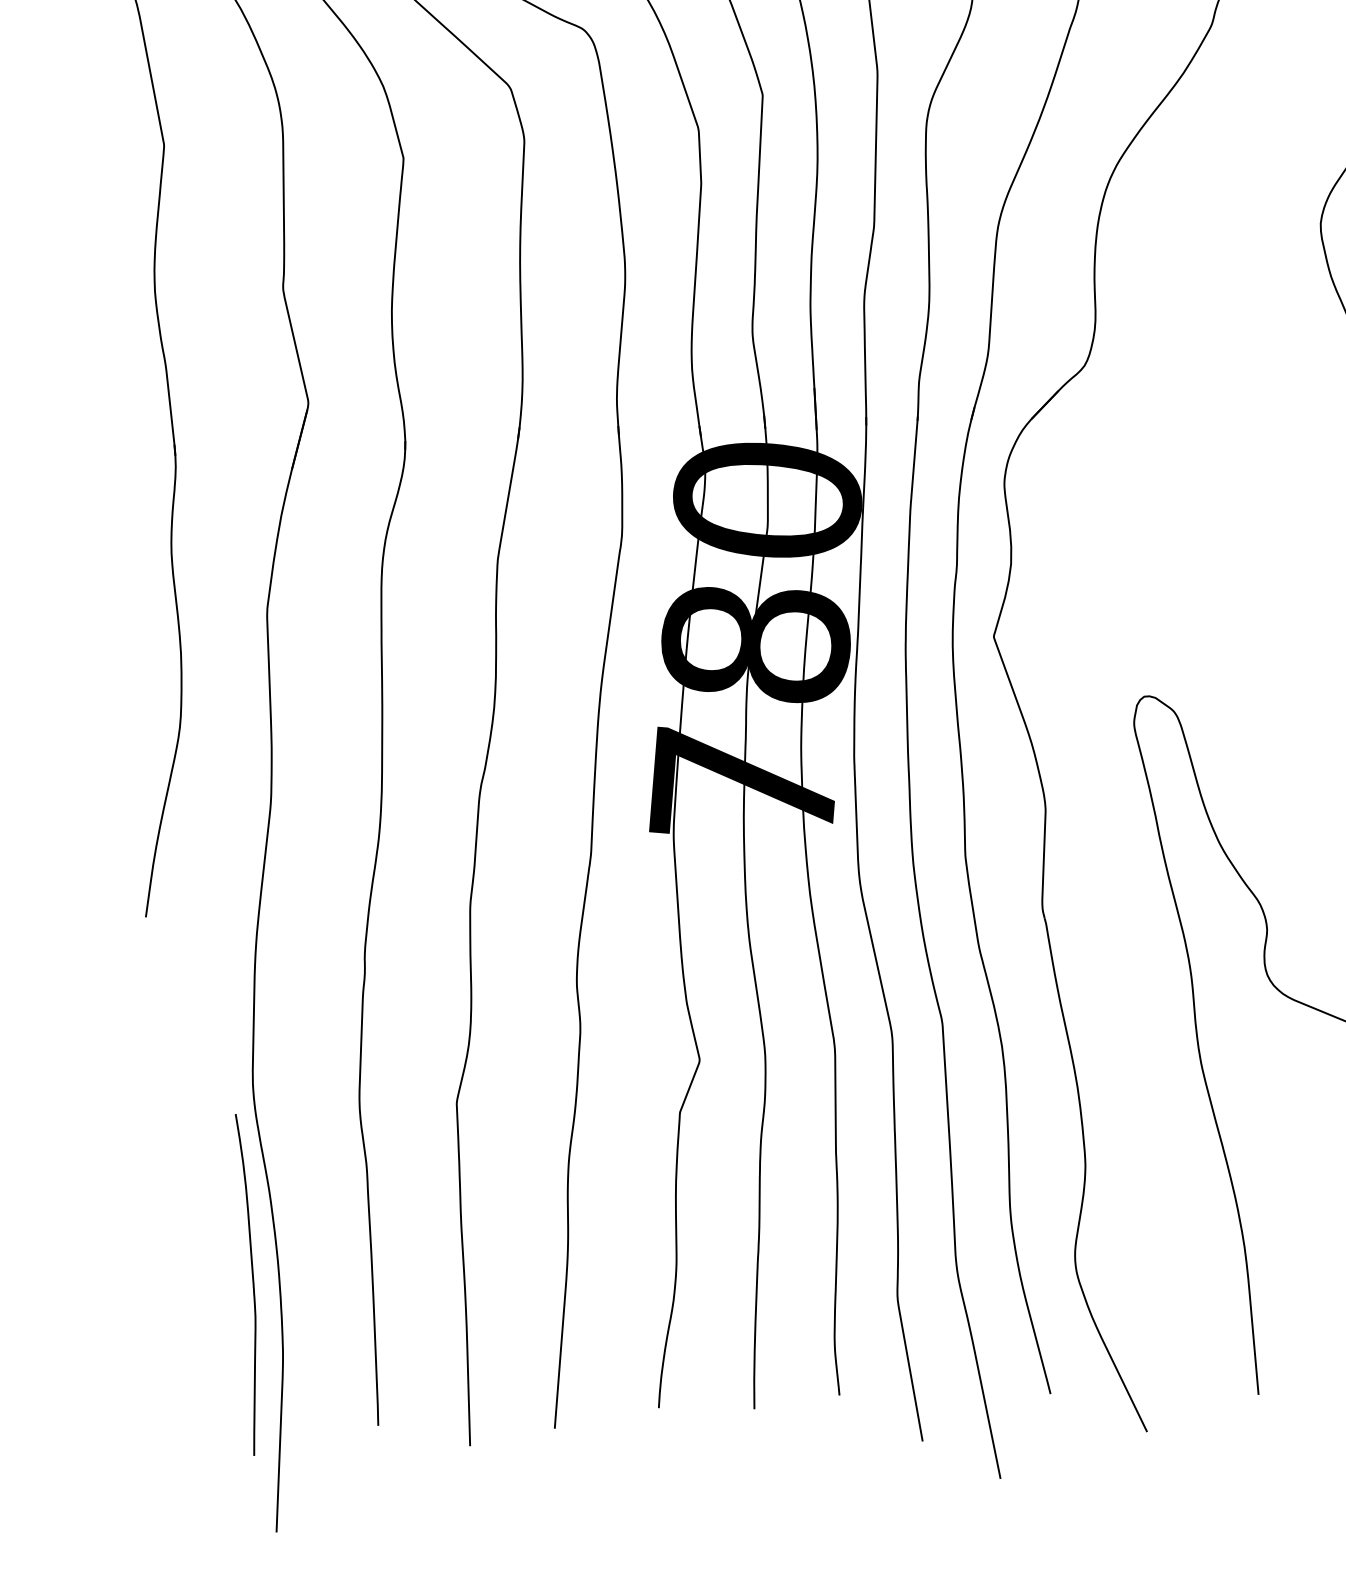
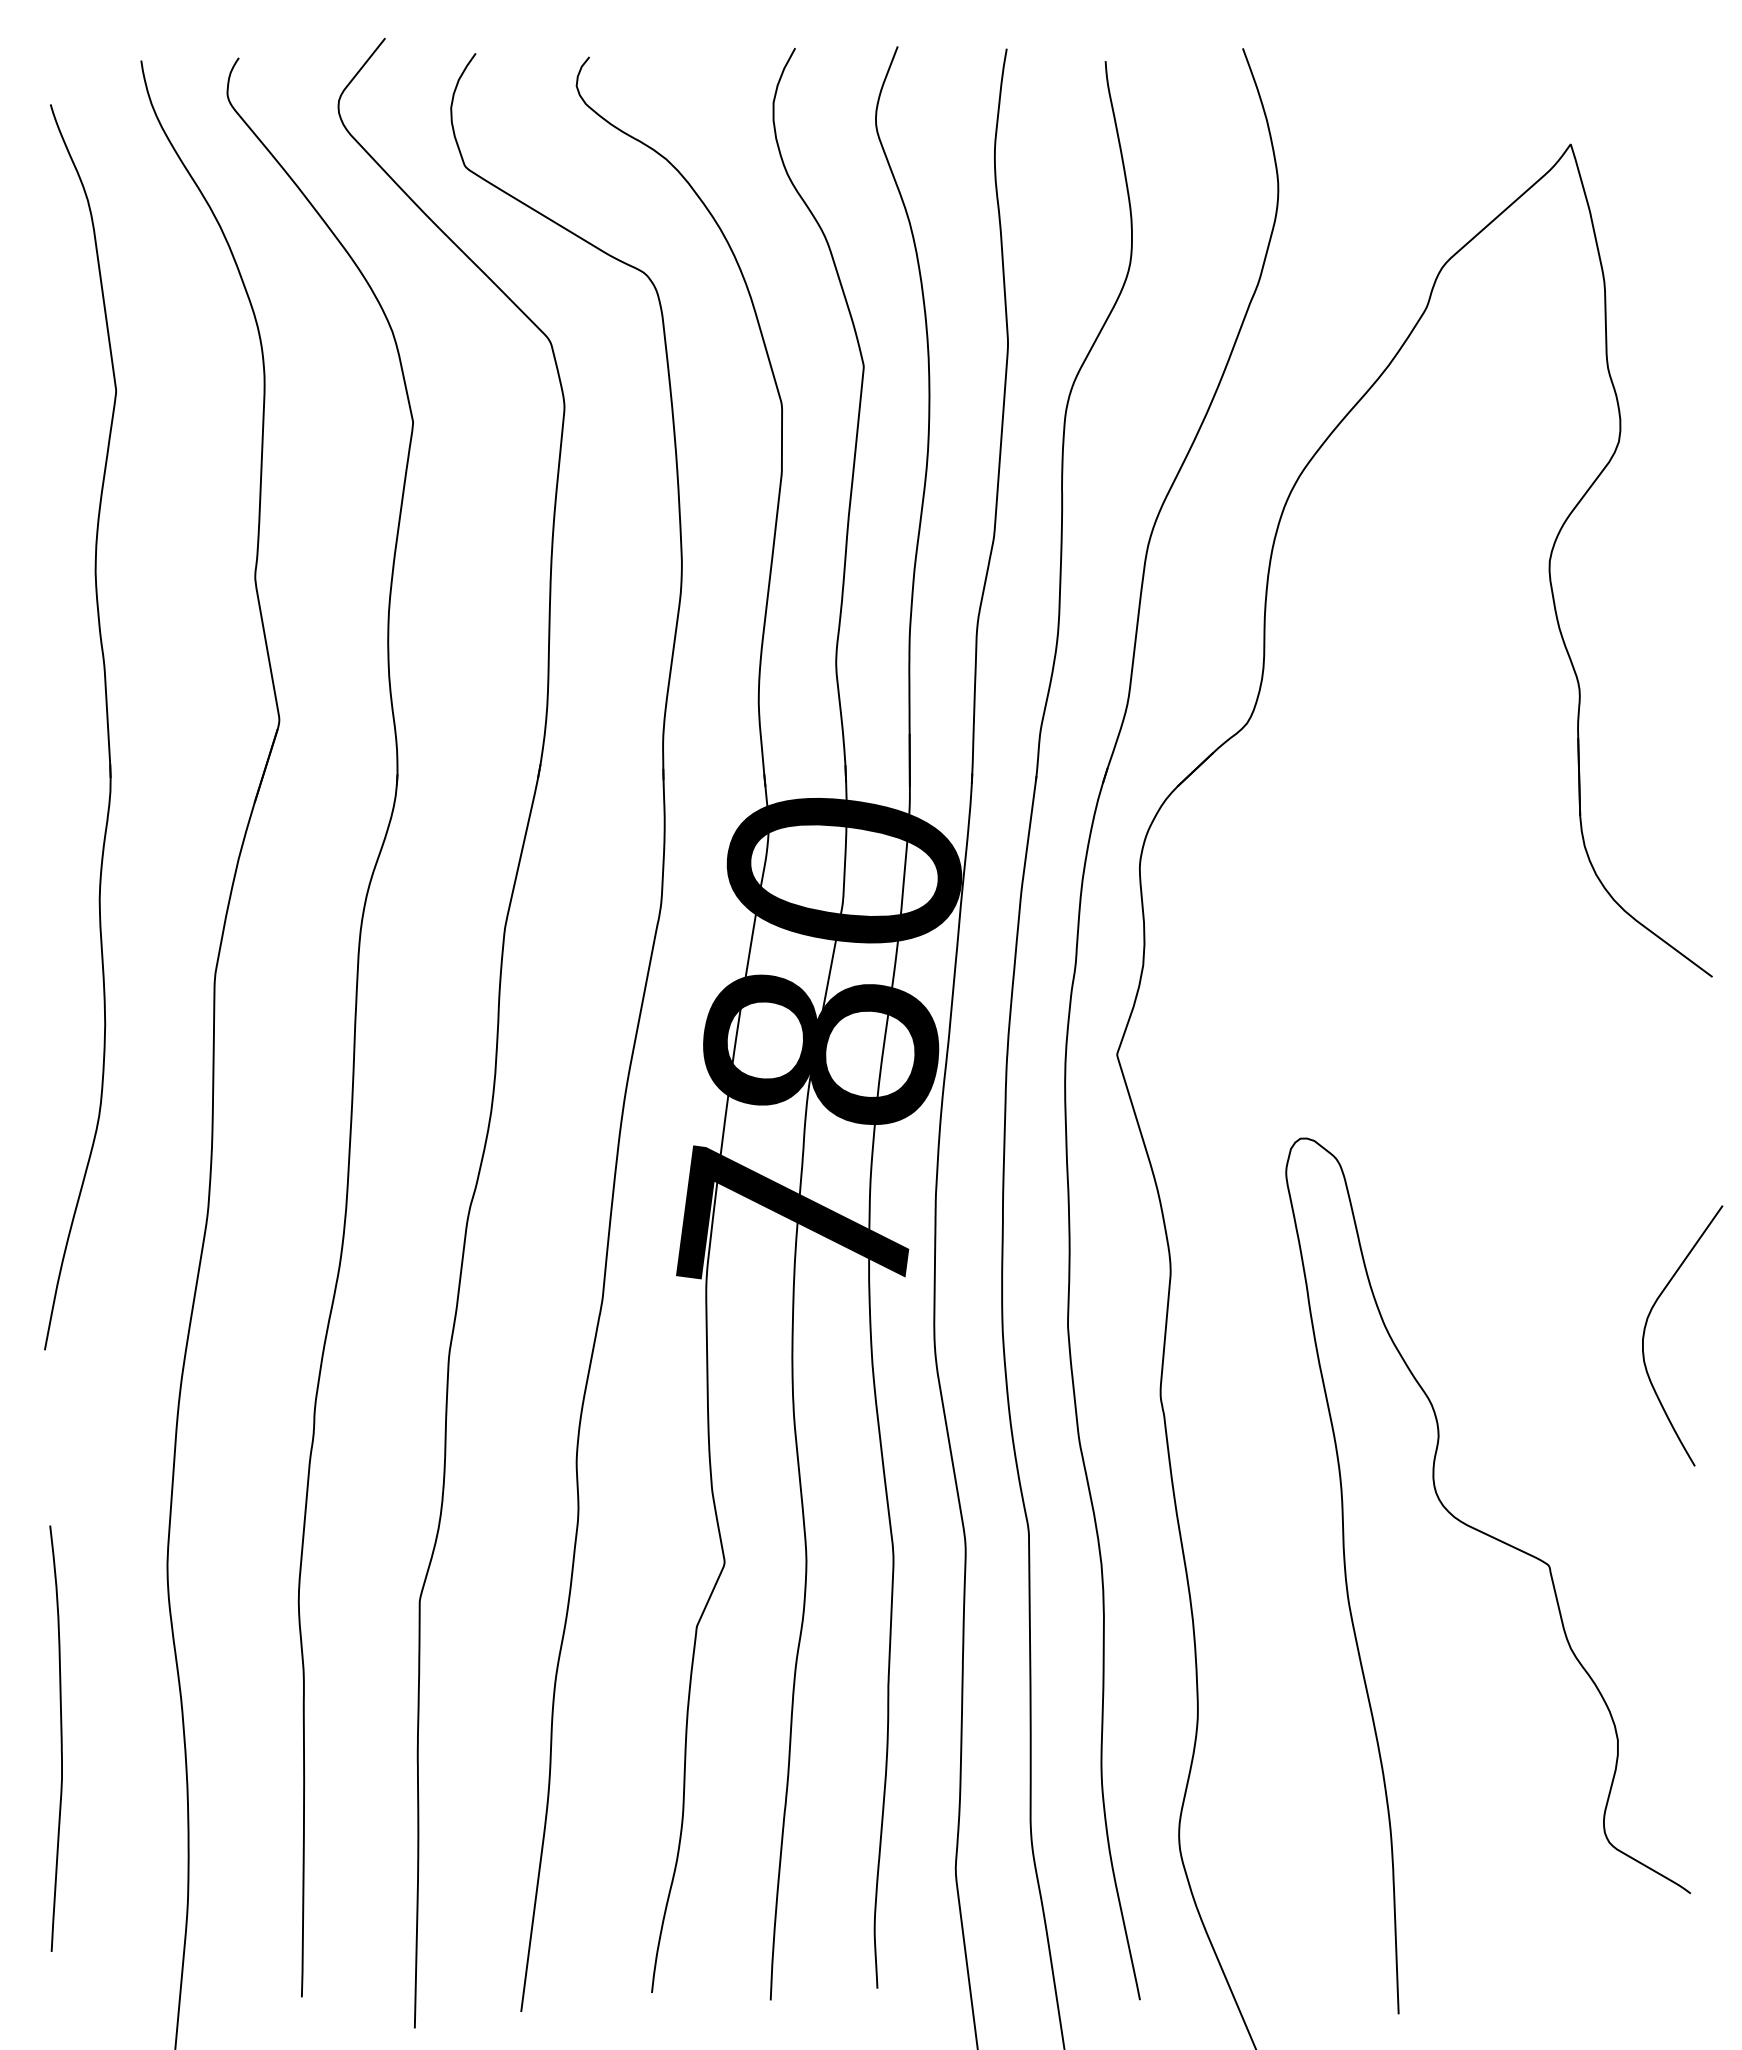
curve: (252, 1284) -> (60, 1738), moved

